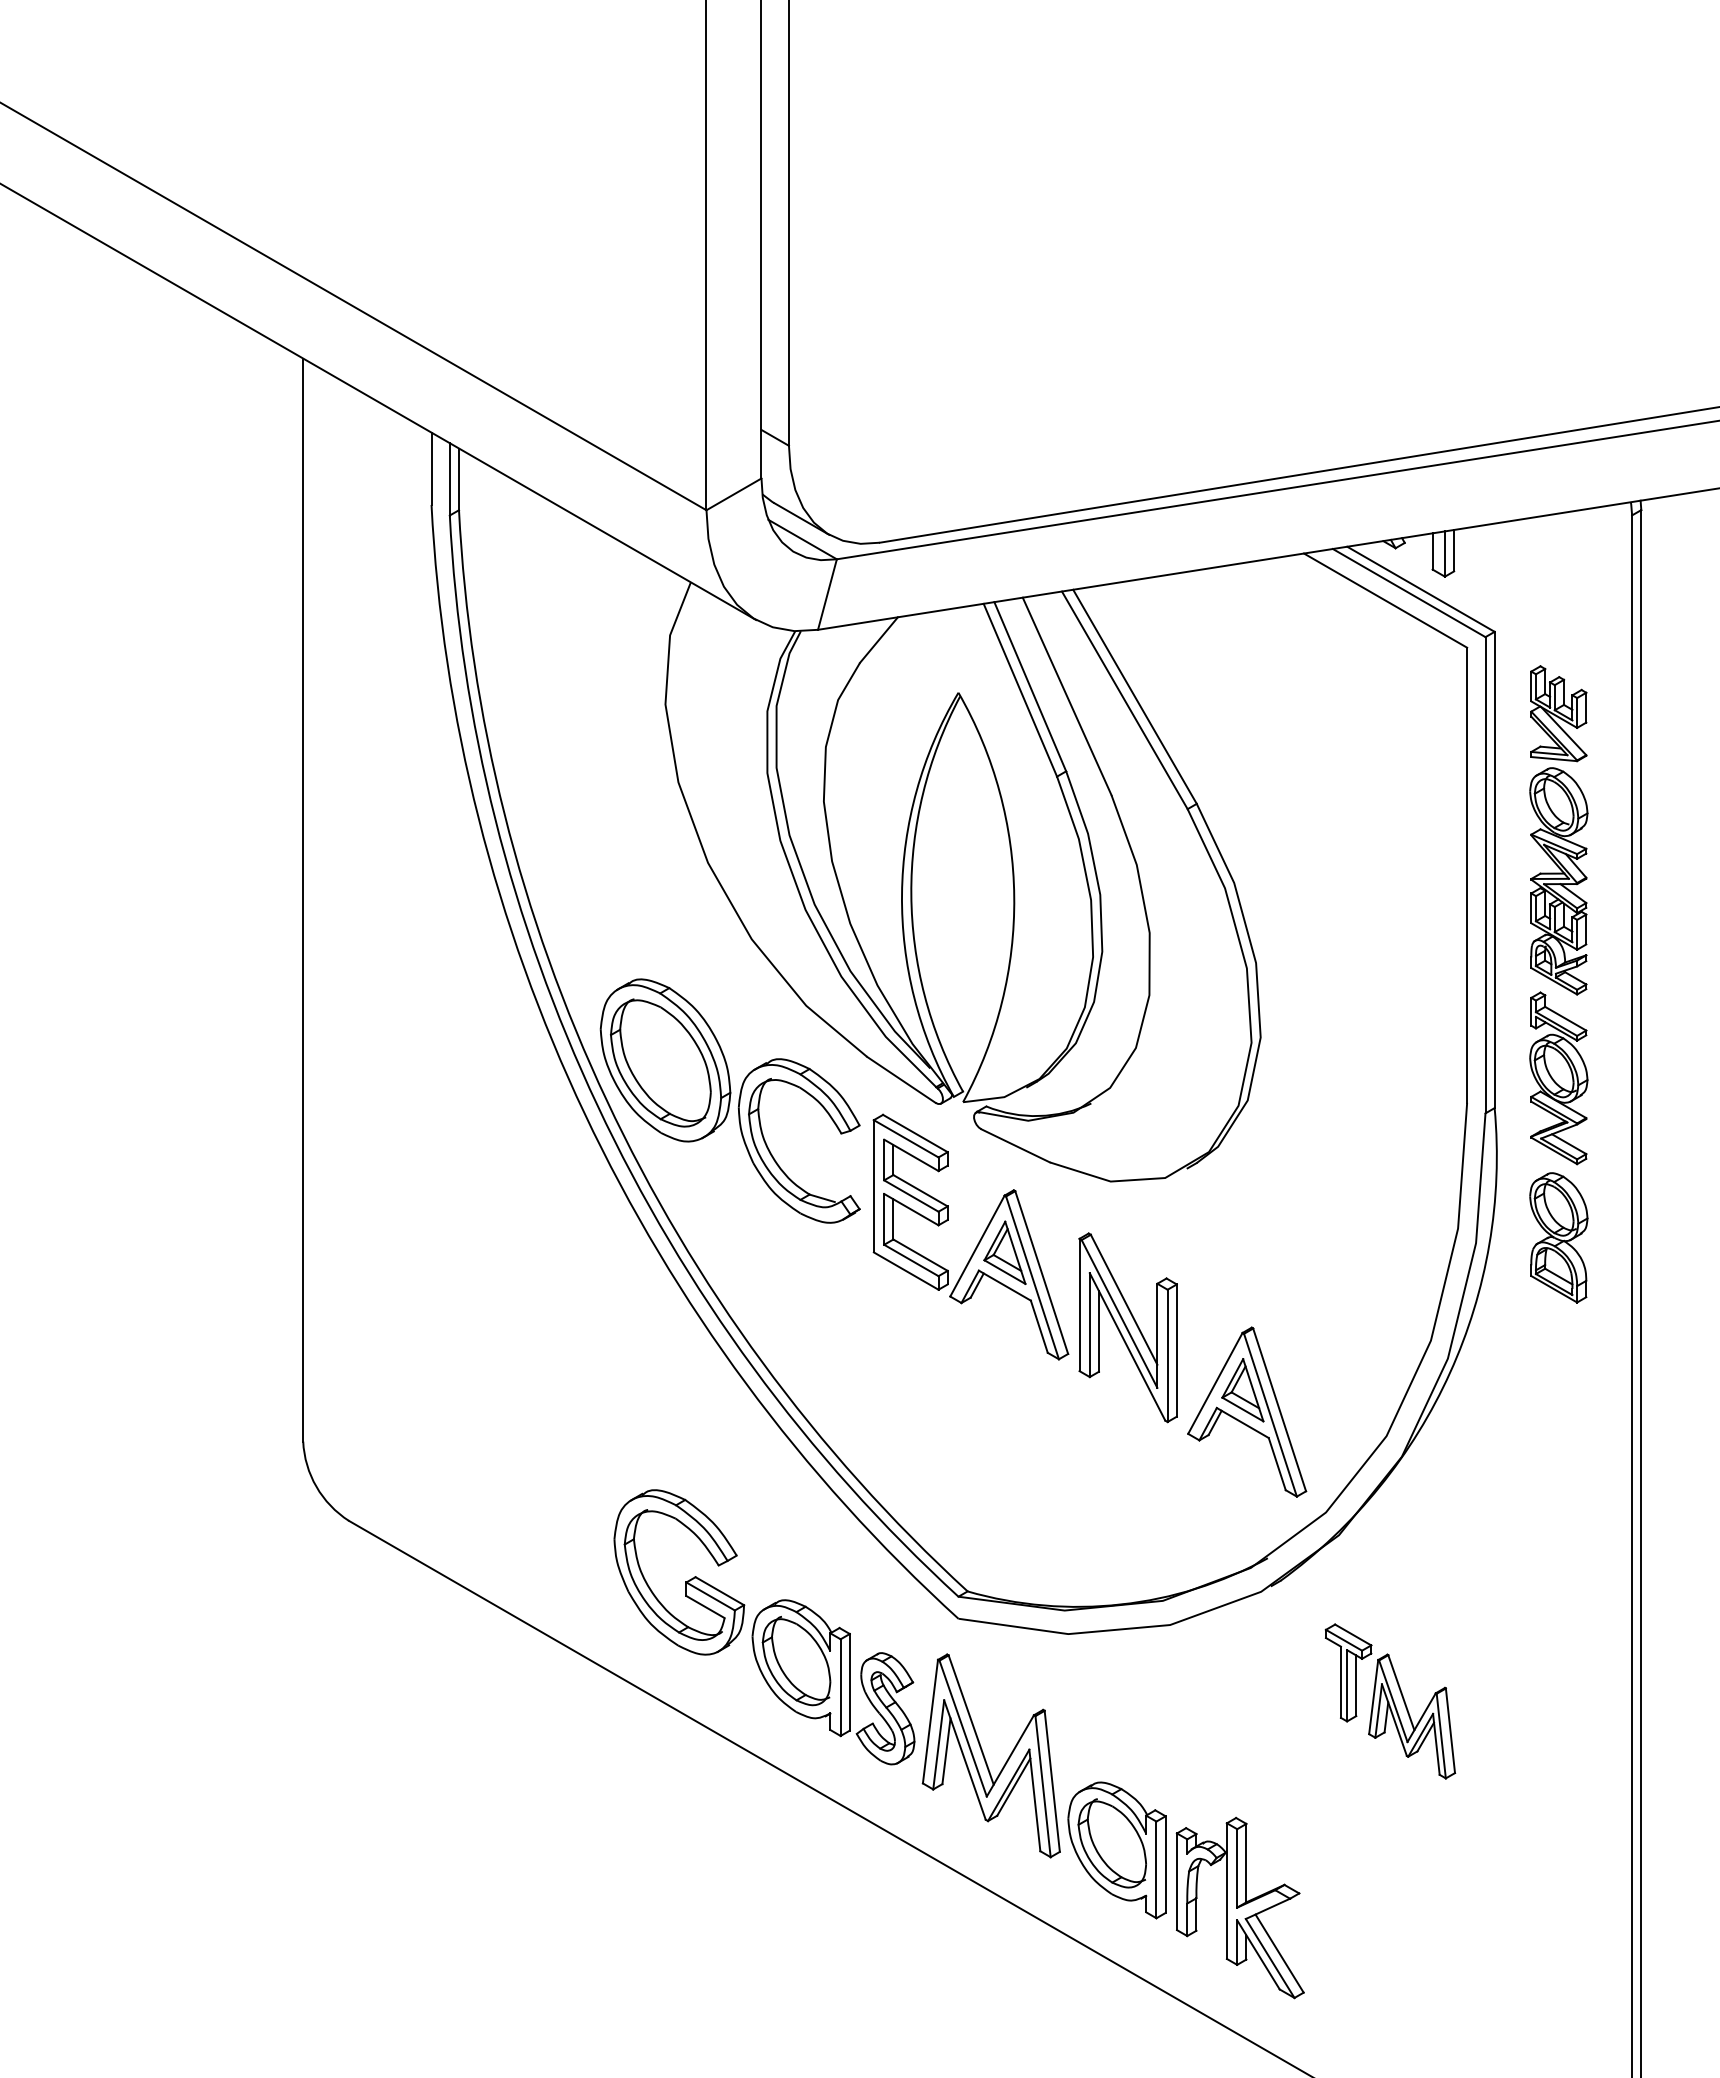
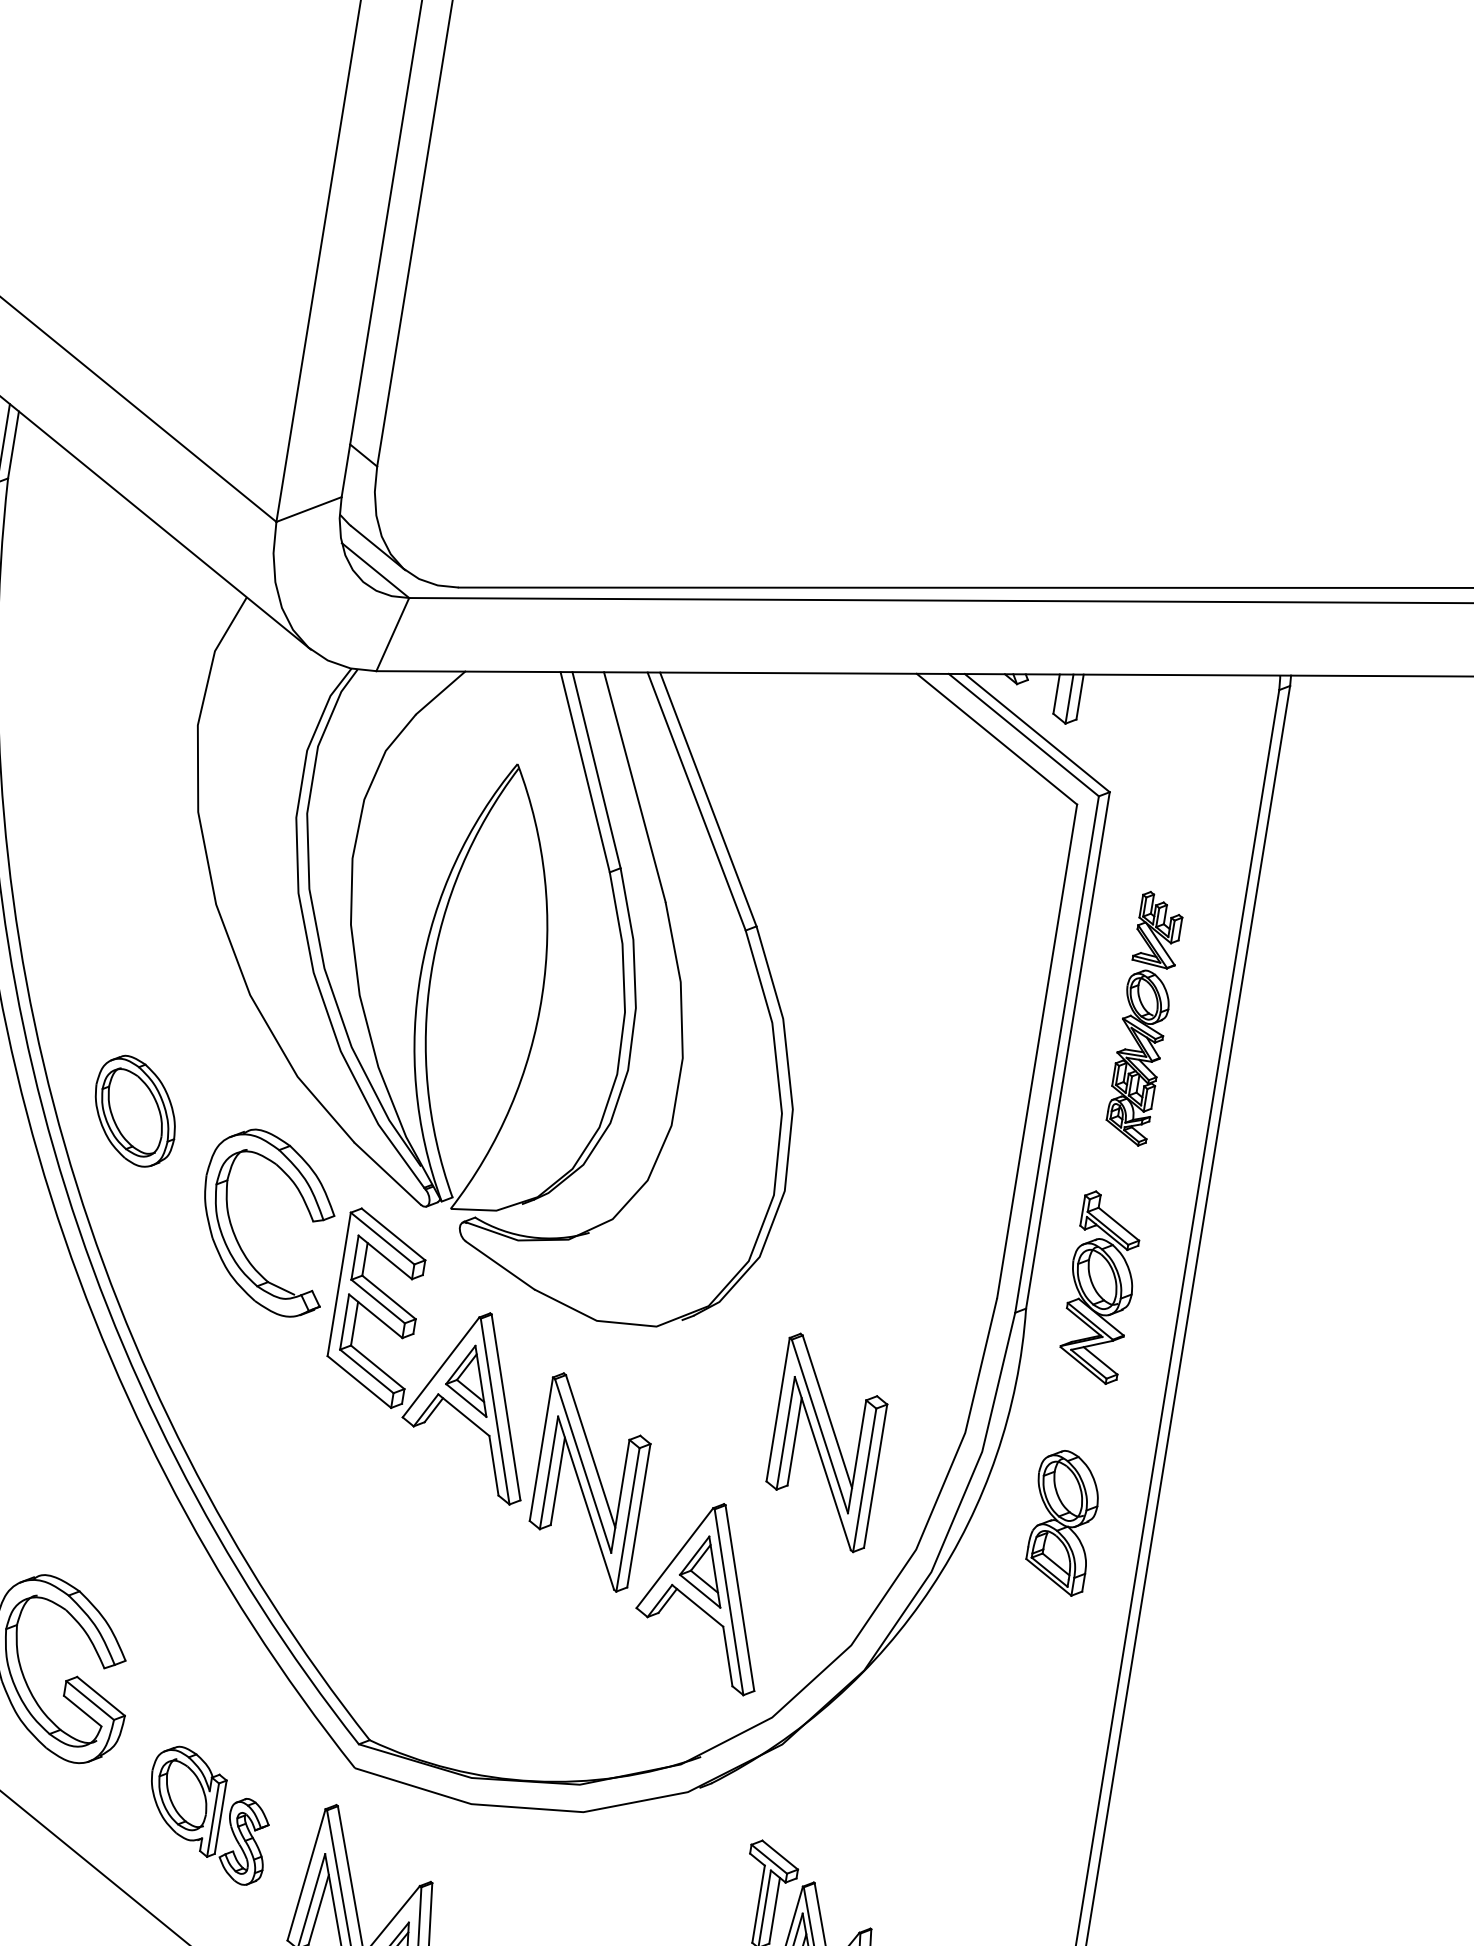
part: (1558, 830) -> (1144, 1018), size x0.7
part: (665, 1060) -> (135, 1111), size x0.6
part: (1558, 1237) -> (1062, 1521), moved
part: (1334, 1257) -> (826, 1442), added
part: (833, 1682) -> (208, 1815), size x0.7

